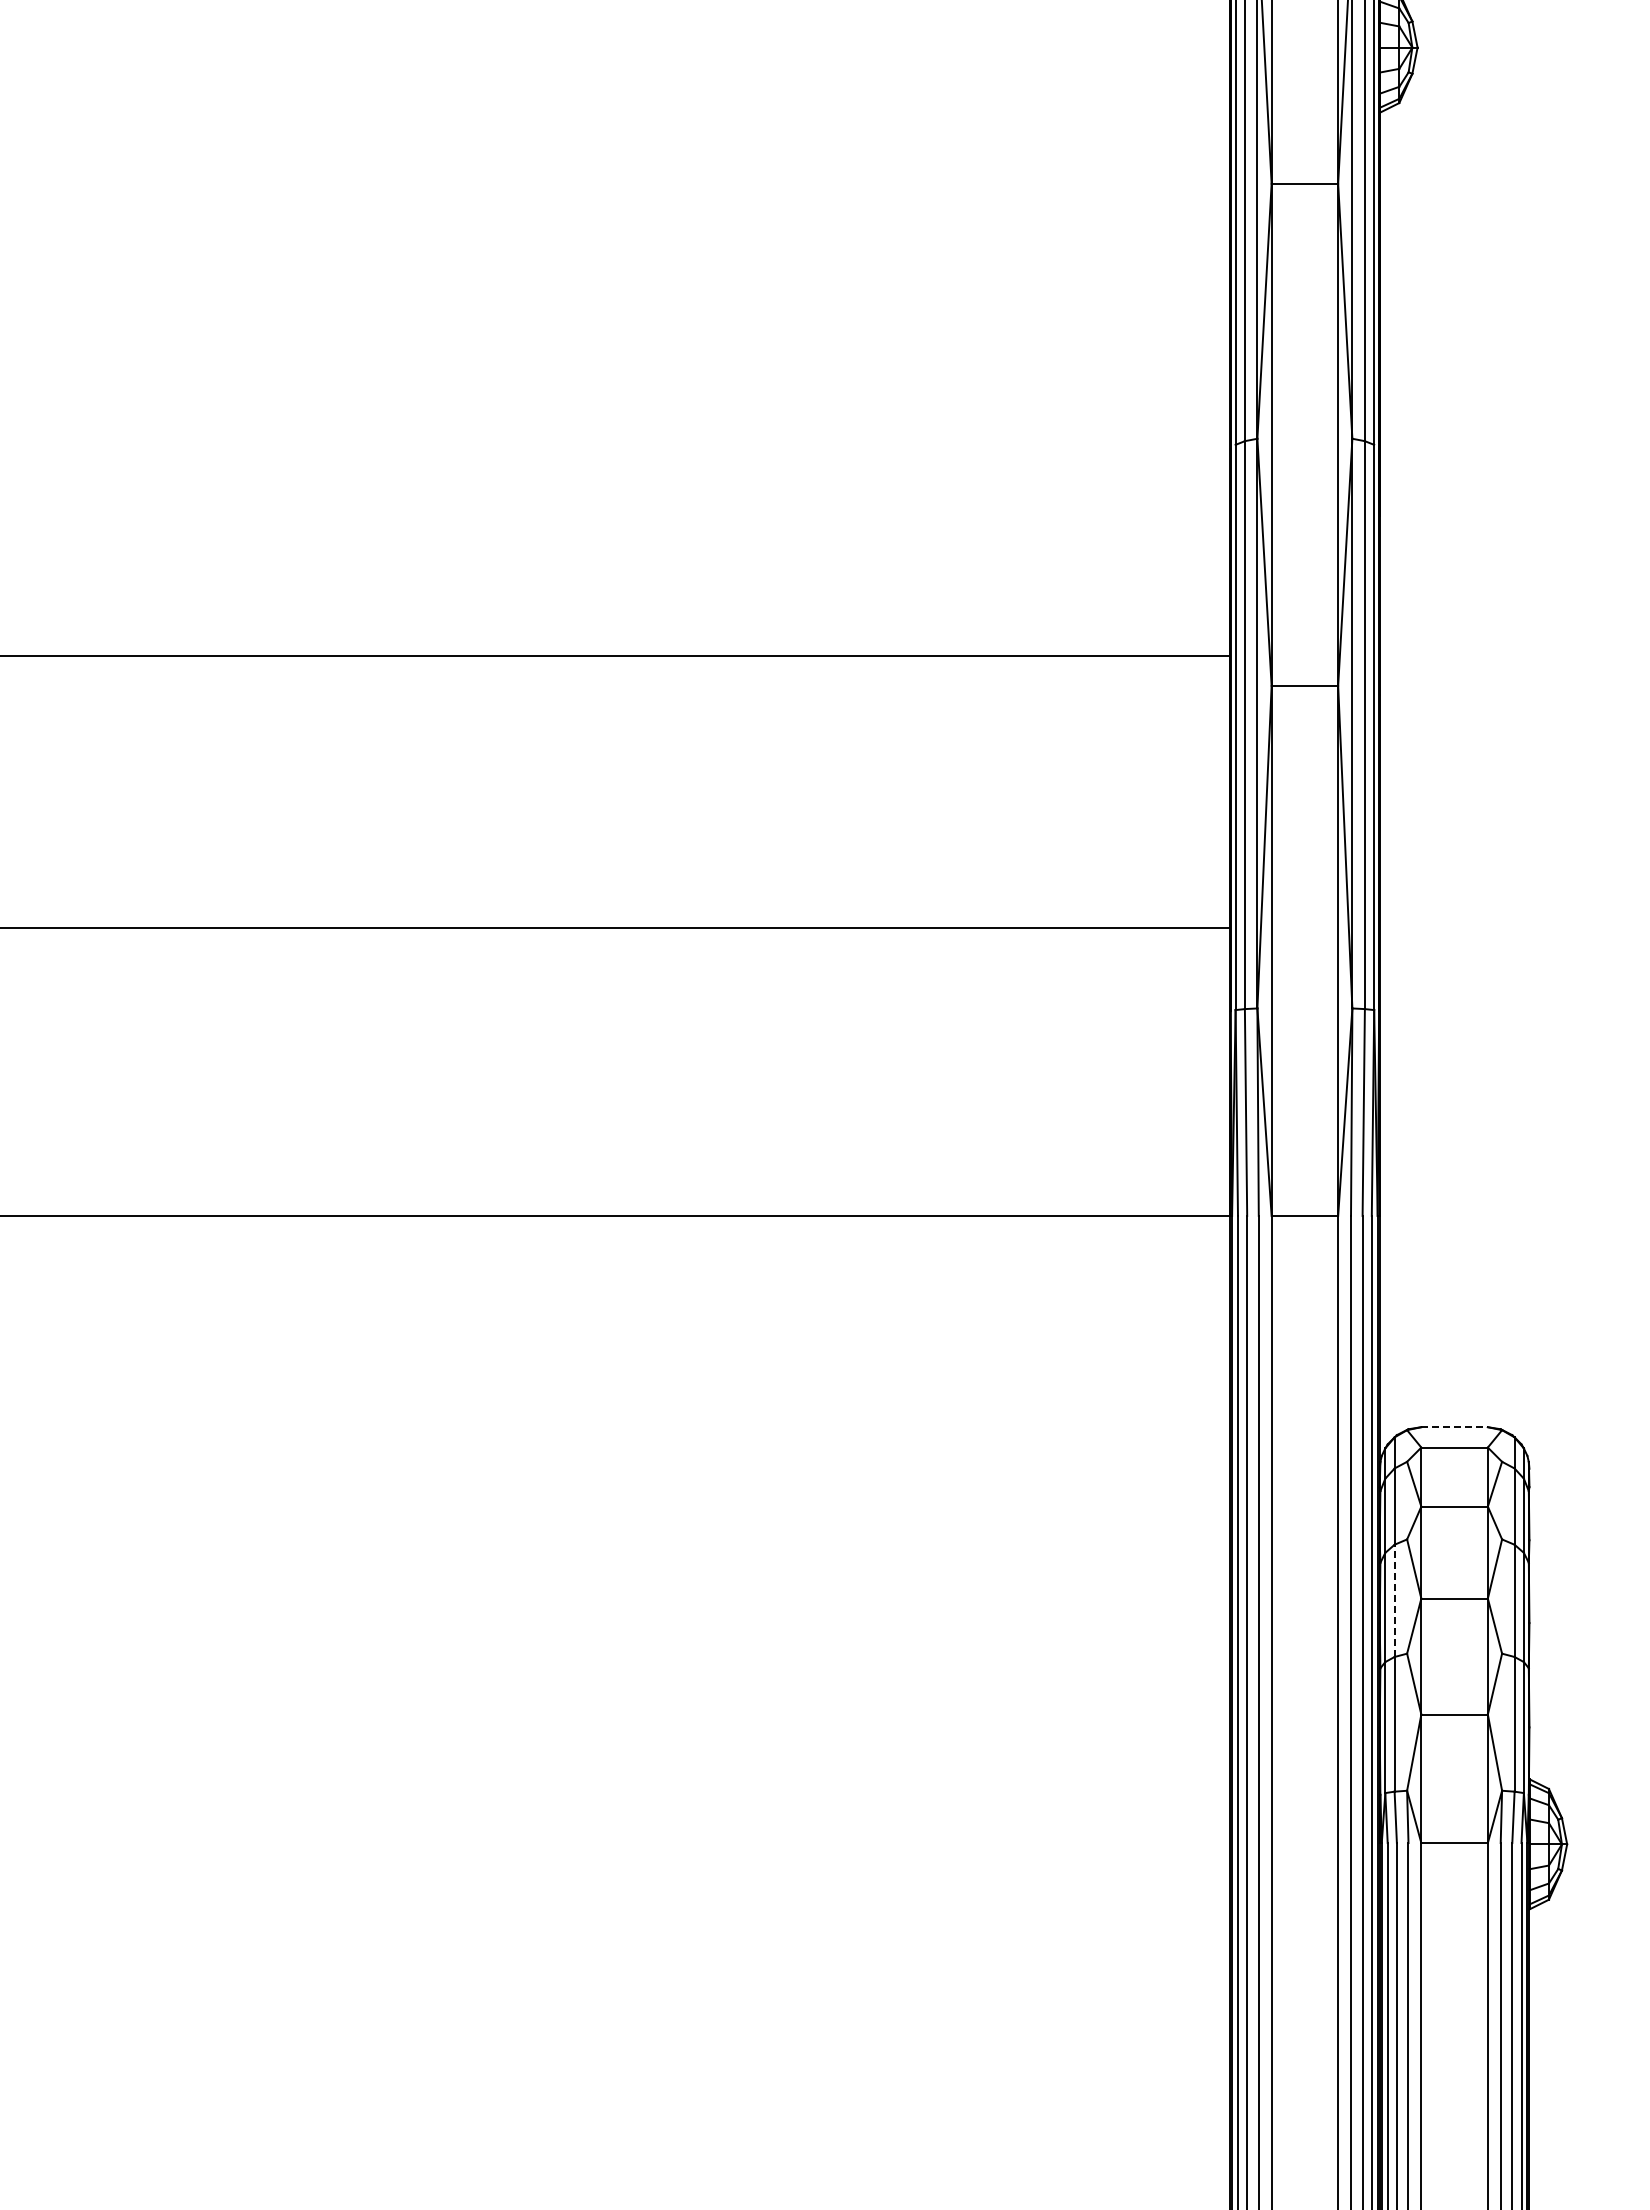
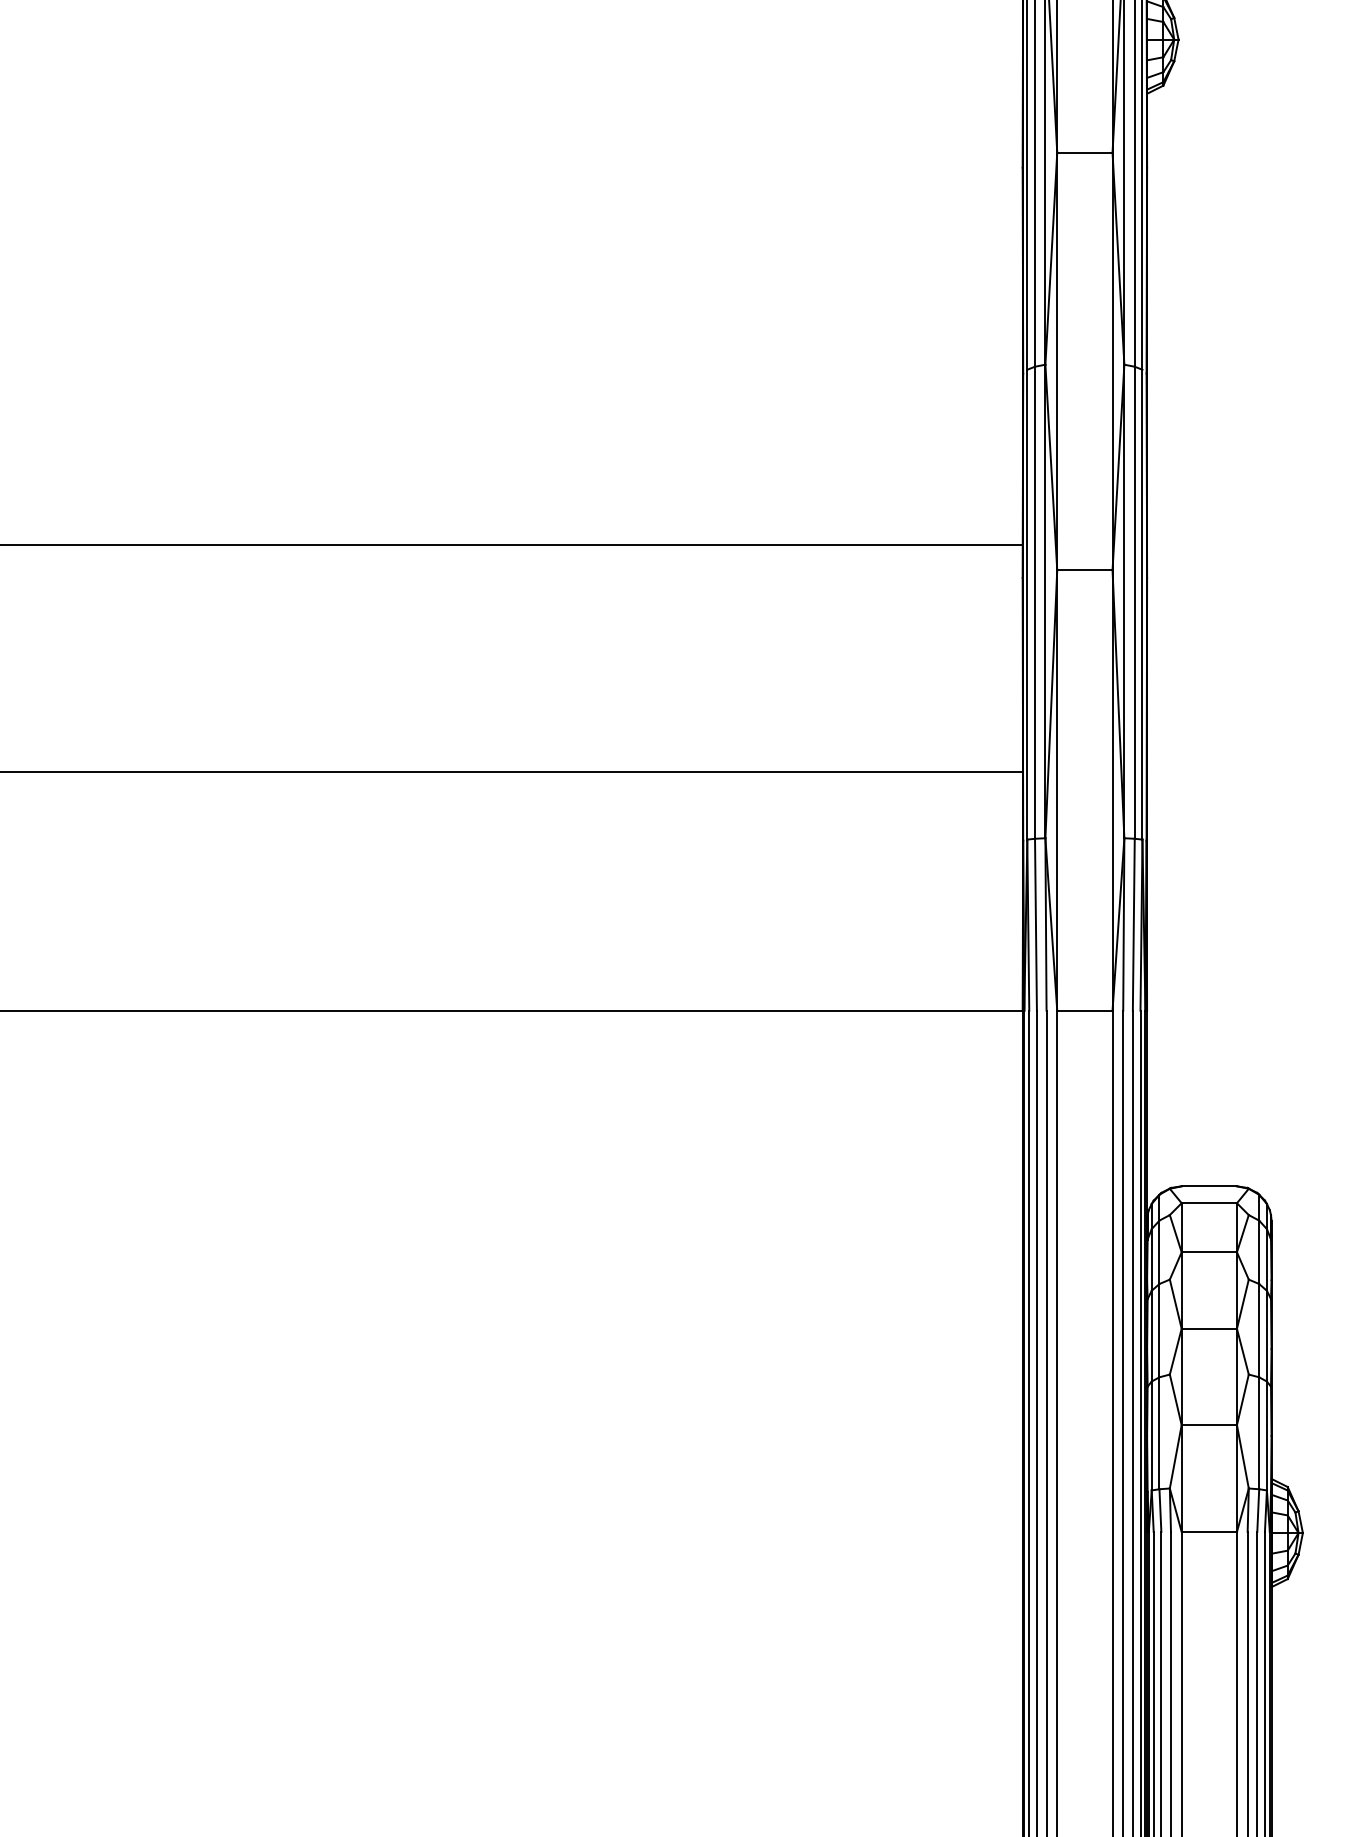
line: (1455, 1427) -> (1210, 1186), dashed -> solid
line: (1394, 1600) -> (1159, 1330), dashed -> solid

